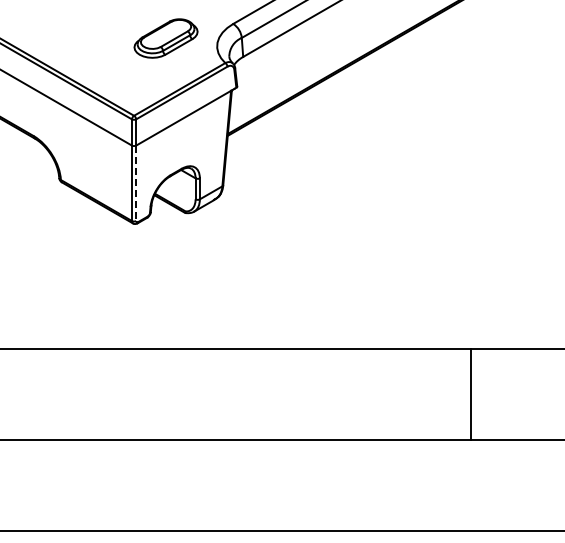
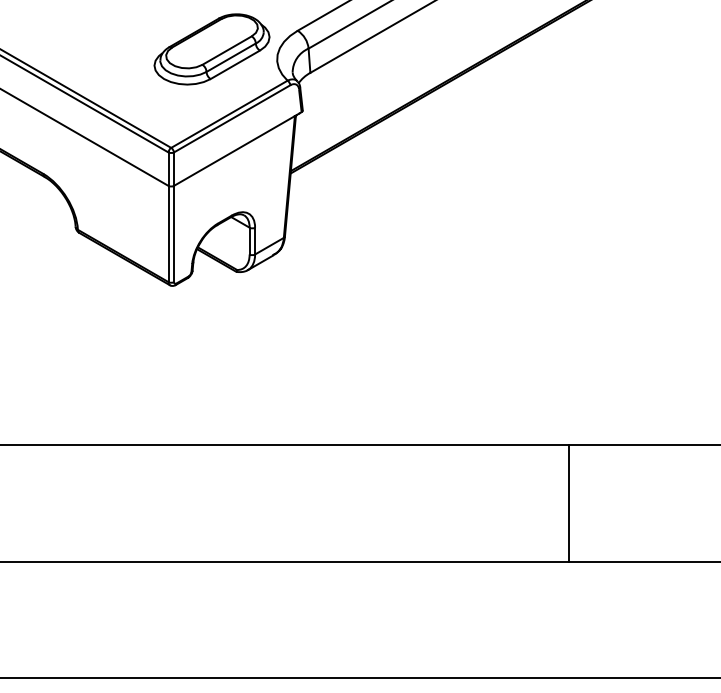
part: (165, 38) -> (211, 49), size x1.43
line: (136, 183) -> (174, 234), dashed -> solid
line: (470, 394) -> (568, 503), moved

